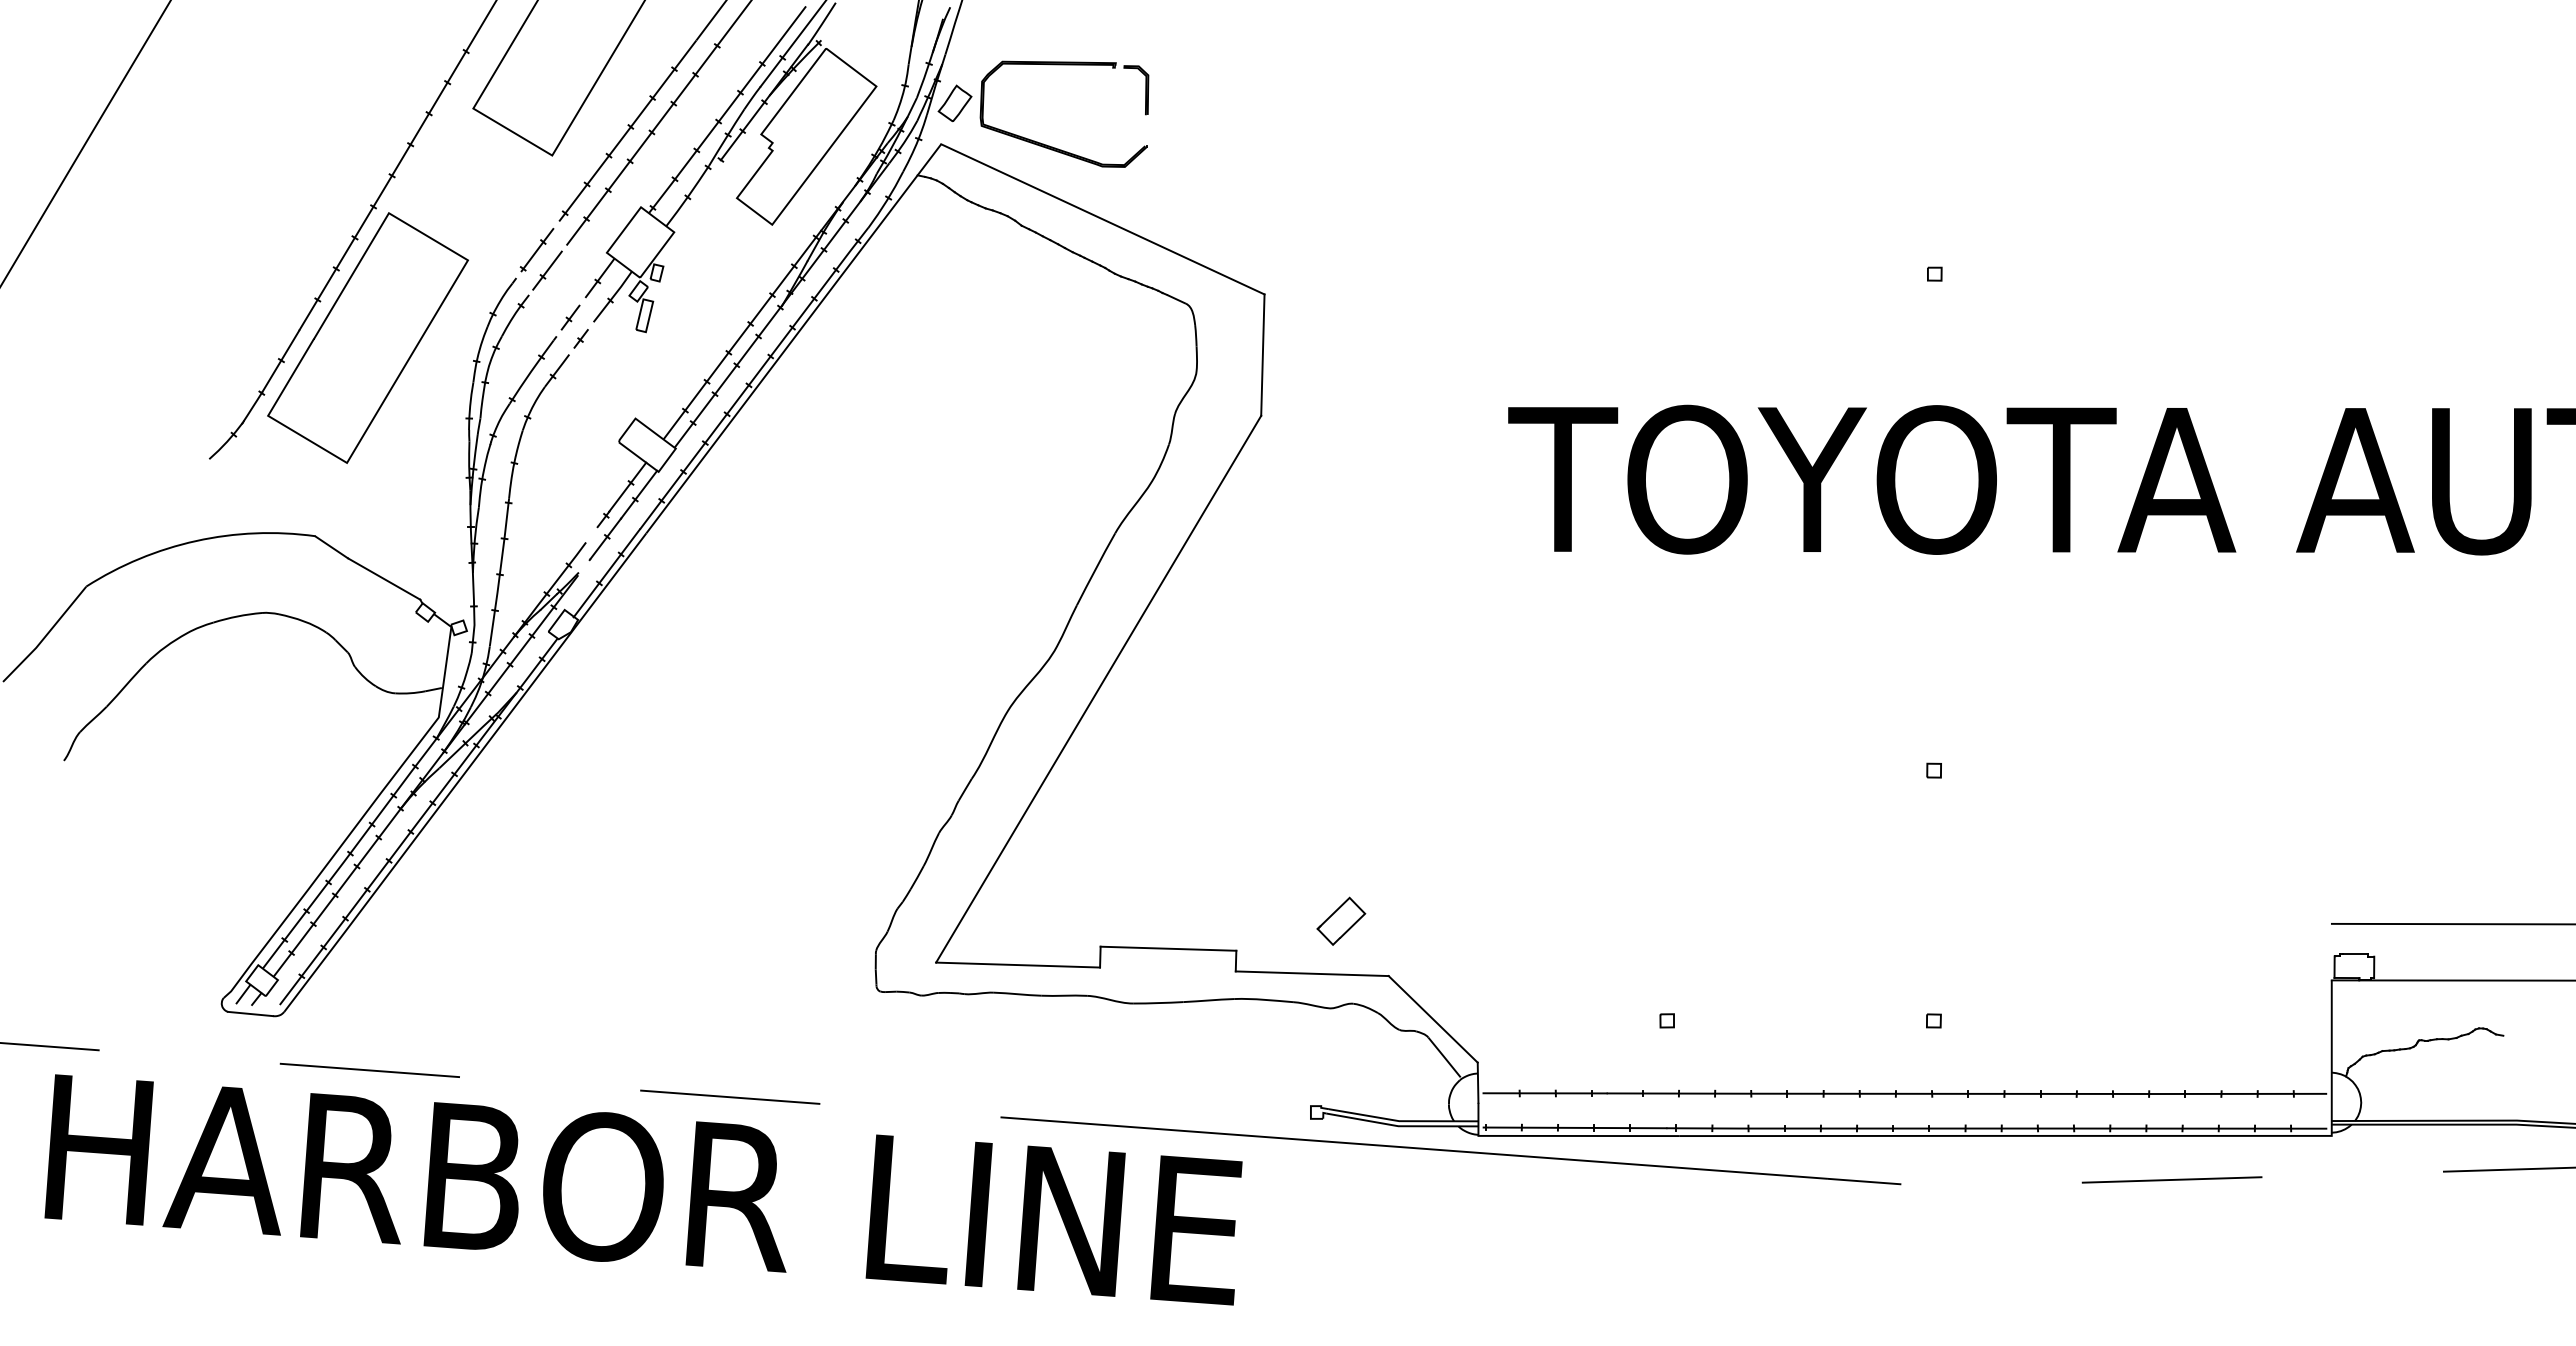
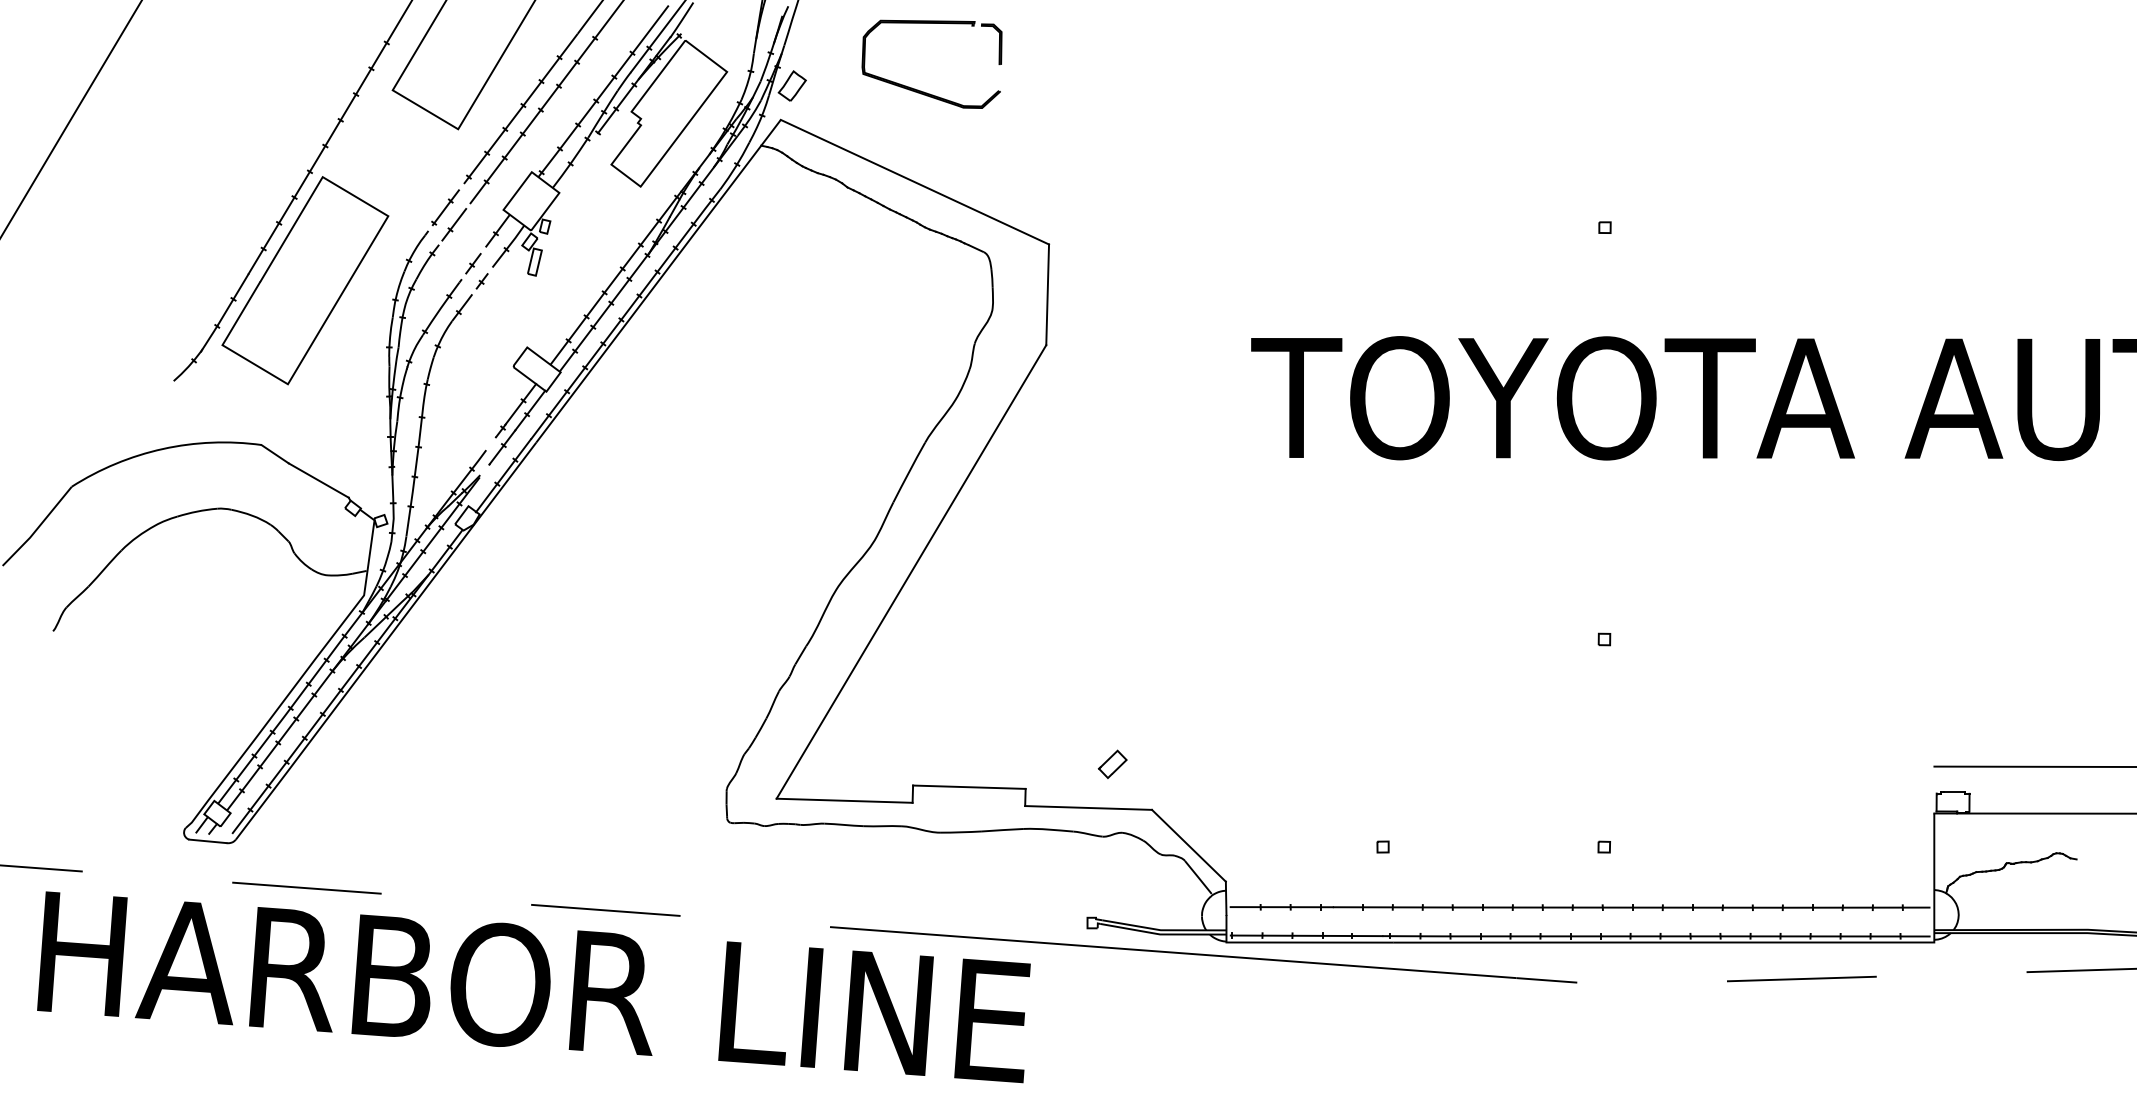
part: (1052, 146) -> (922, 91), moved
part: (1341, 920) -> (1112, 763), size x0.7

